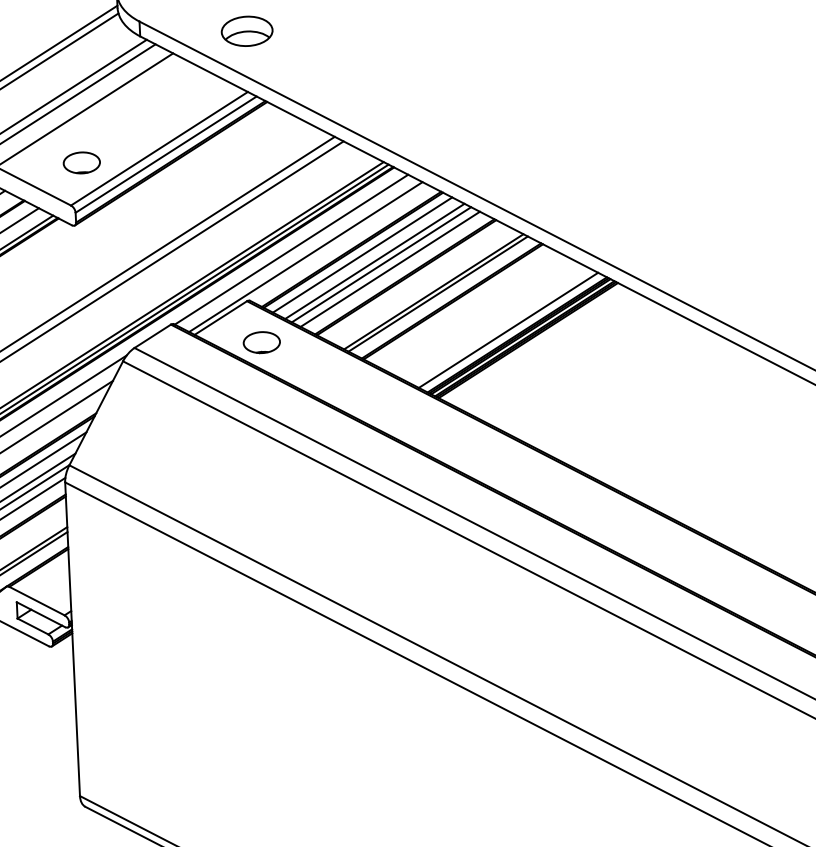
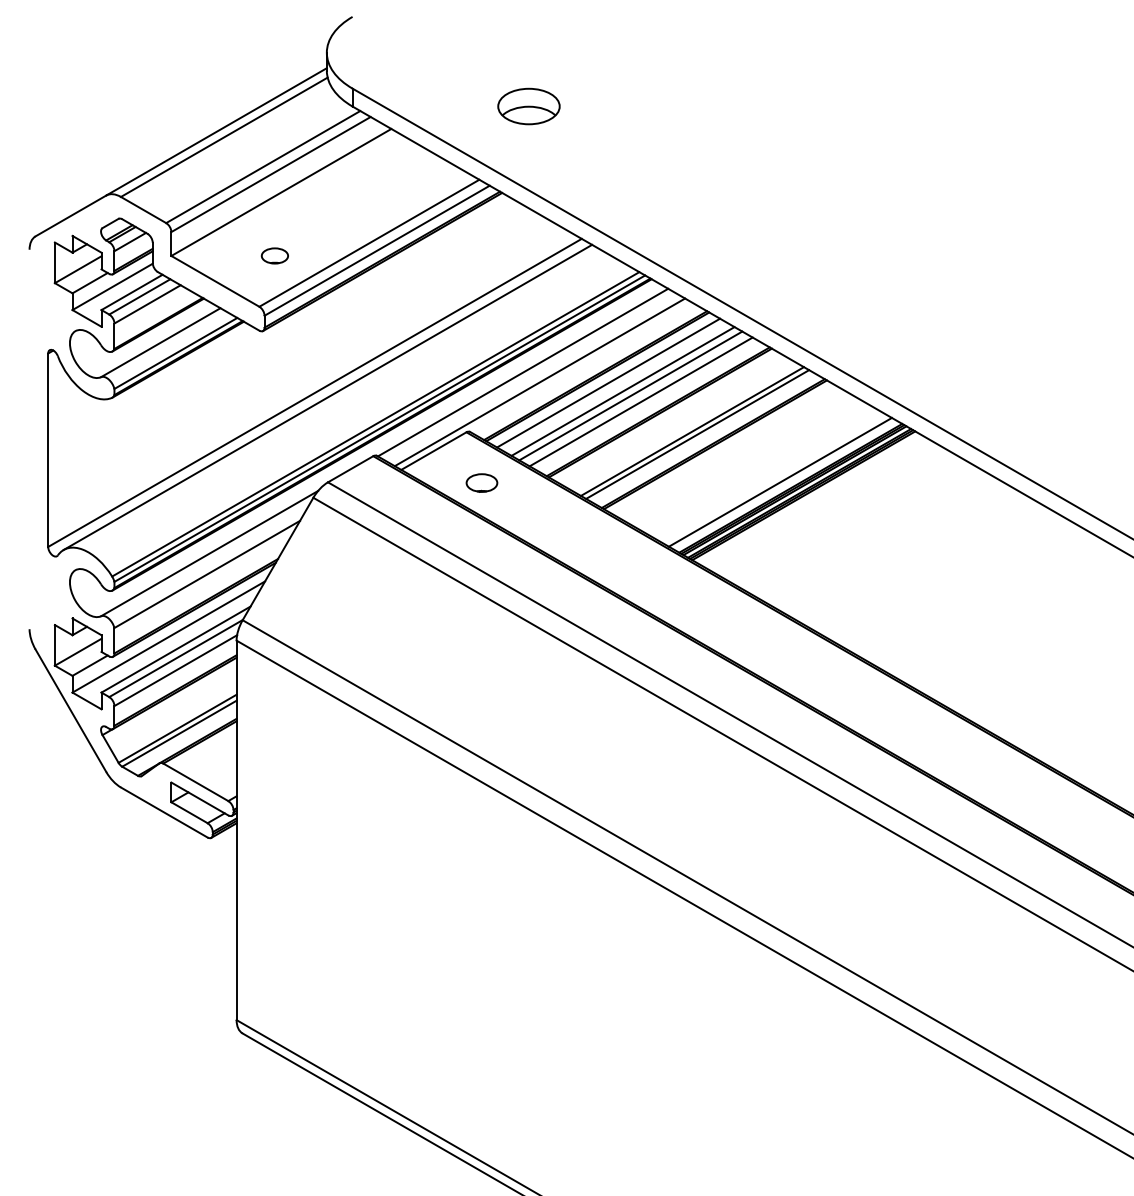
part: (246, 31) -> (528, 106), moved
part: (81, 162) -> (274, 255), size x0.6
part: (261, 342) -> (481, 482), size x0.7

